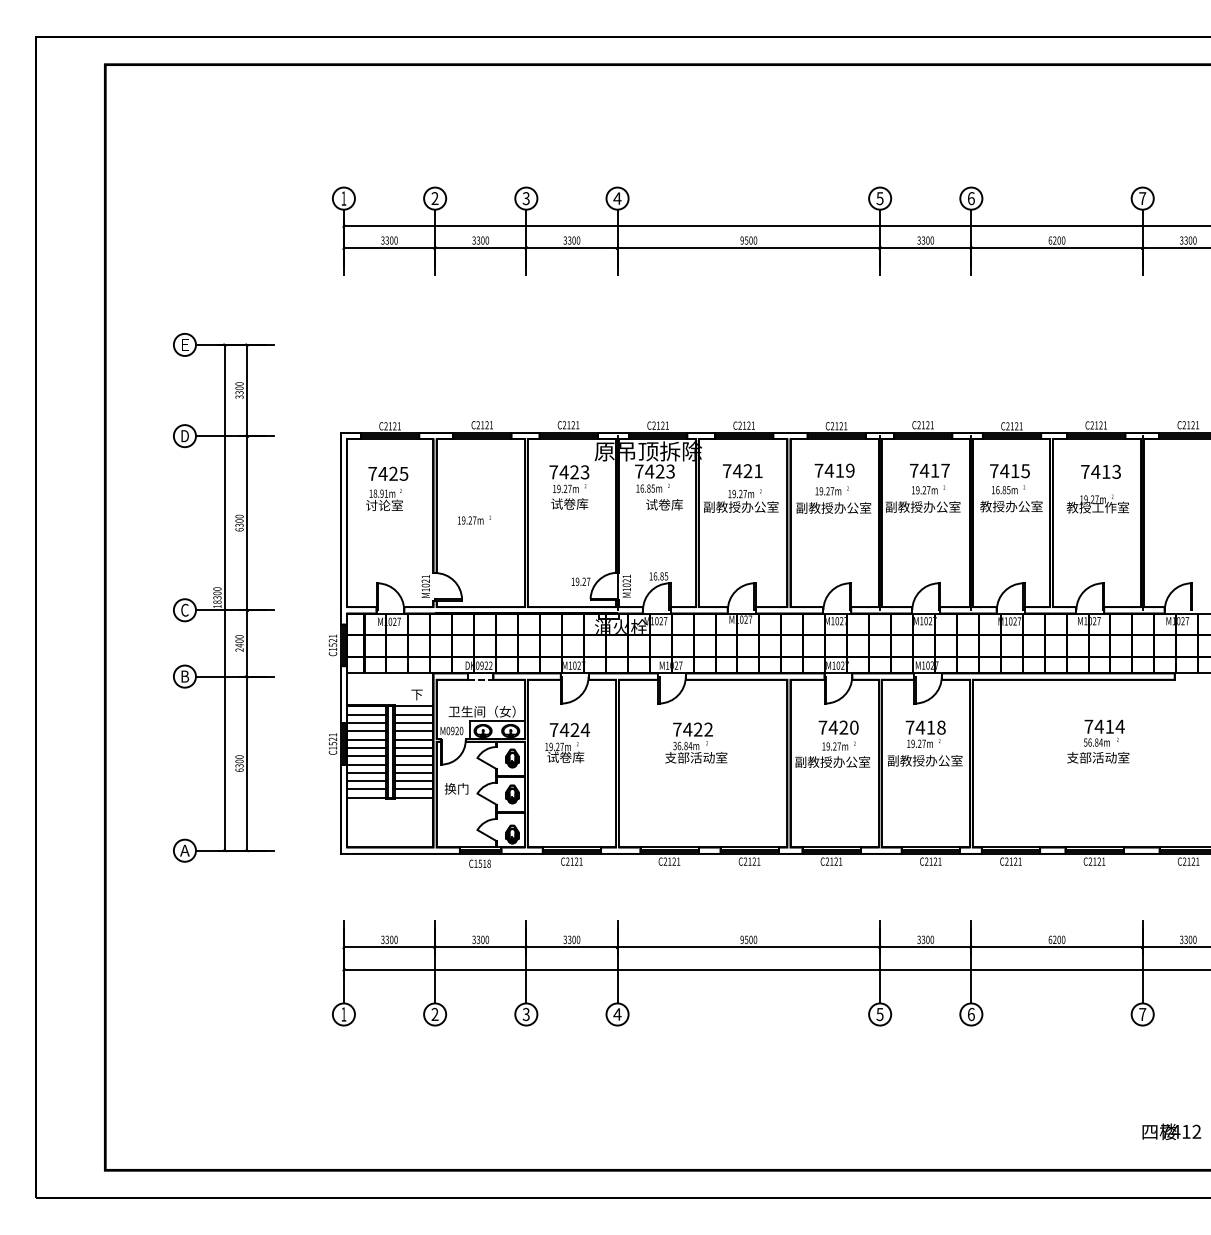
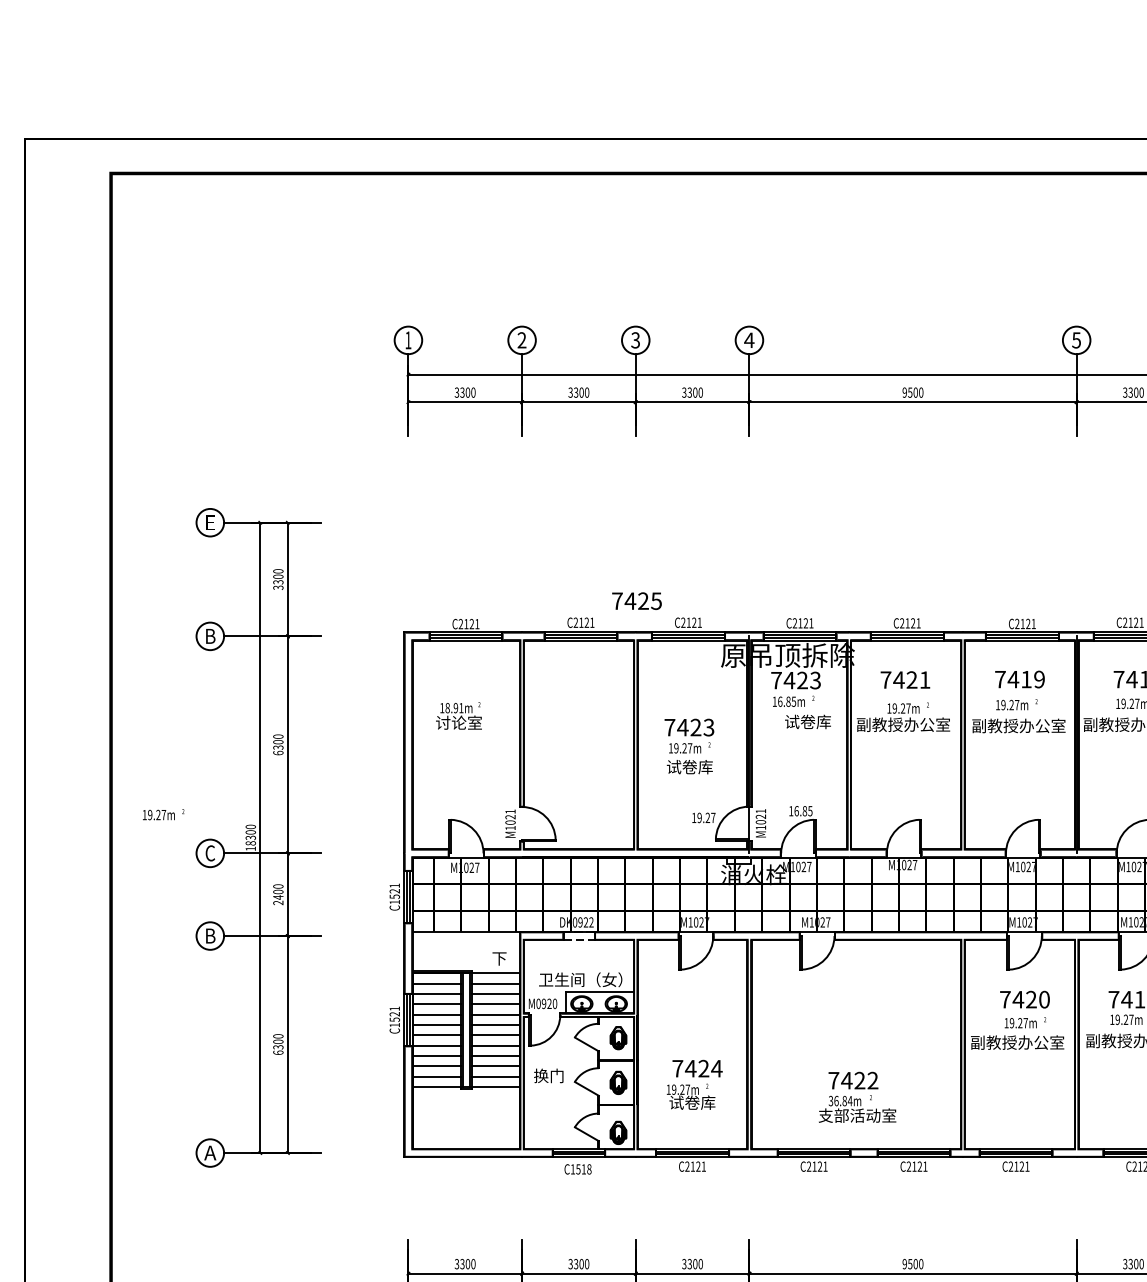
text: (185, 436) -> (211, 636), D -> B
text: (388, 473) -> (637, 600), moved
text: (569, 487) -> (689, 746), moved
text: (474, 519) -> (163, 813), moved
text: (567, 742) -> (694, 1084), moved
text: (696, 742) -> (857, 1096), moved

